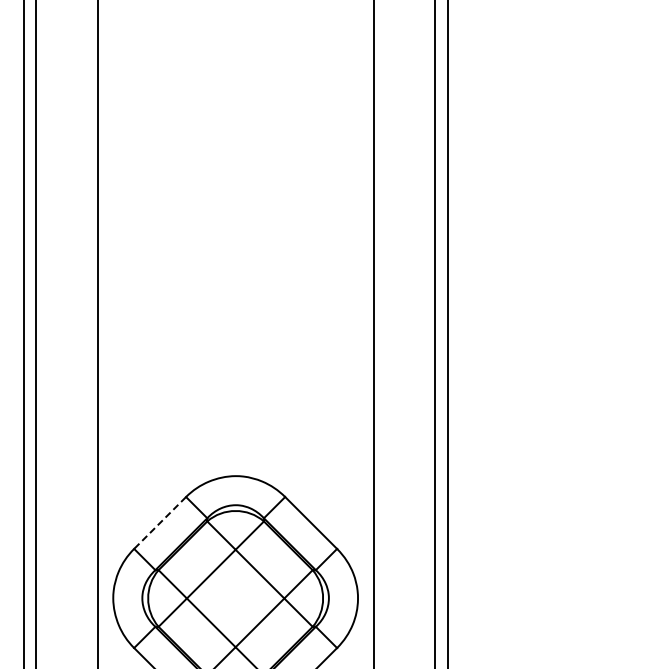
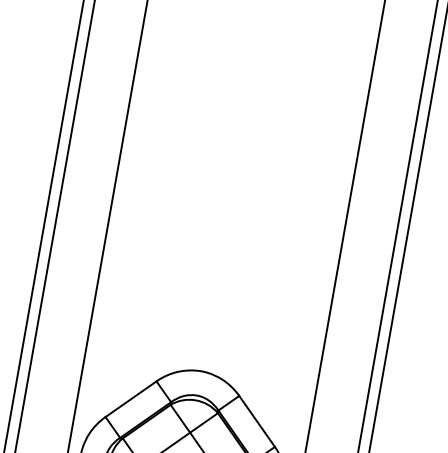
line: (160, 522) -> (131, 398), dashed -> solid

